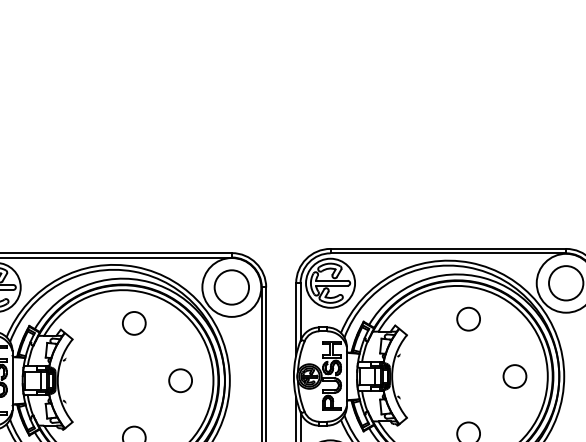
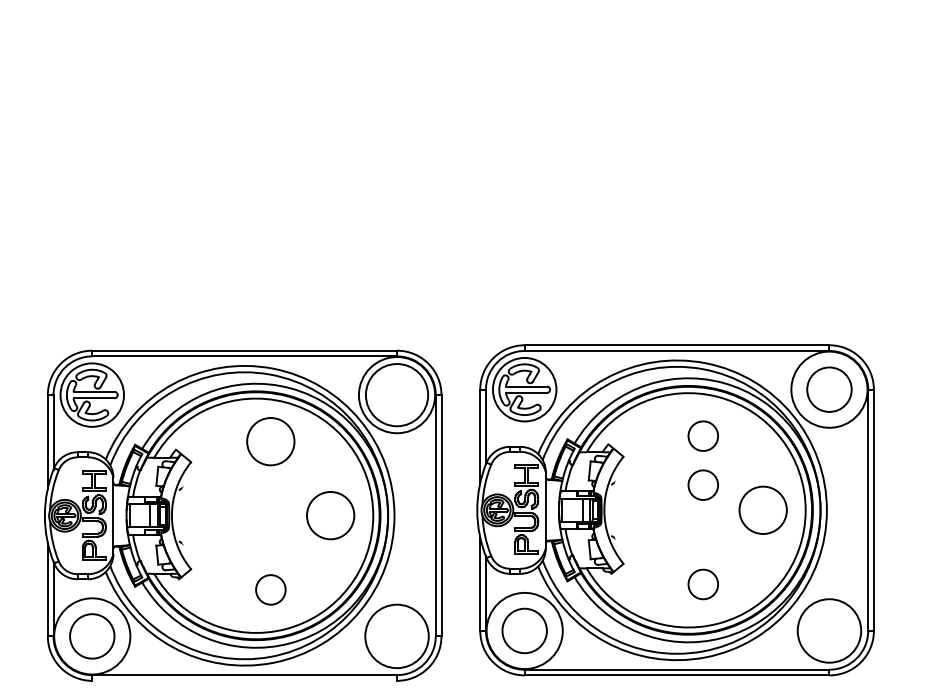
circle: (231, 286) -> (396, 394), size x1.4
circle: (133, 323) -> (270, 441), size x1.6
circle: (468, 356) -> (702, 484), added
circle: (515, 376) -> (763, 510), size x1.6
circle: (180, 380) -> (330, 515), size x1.6

